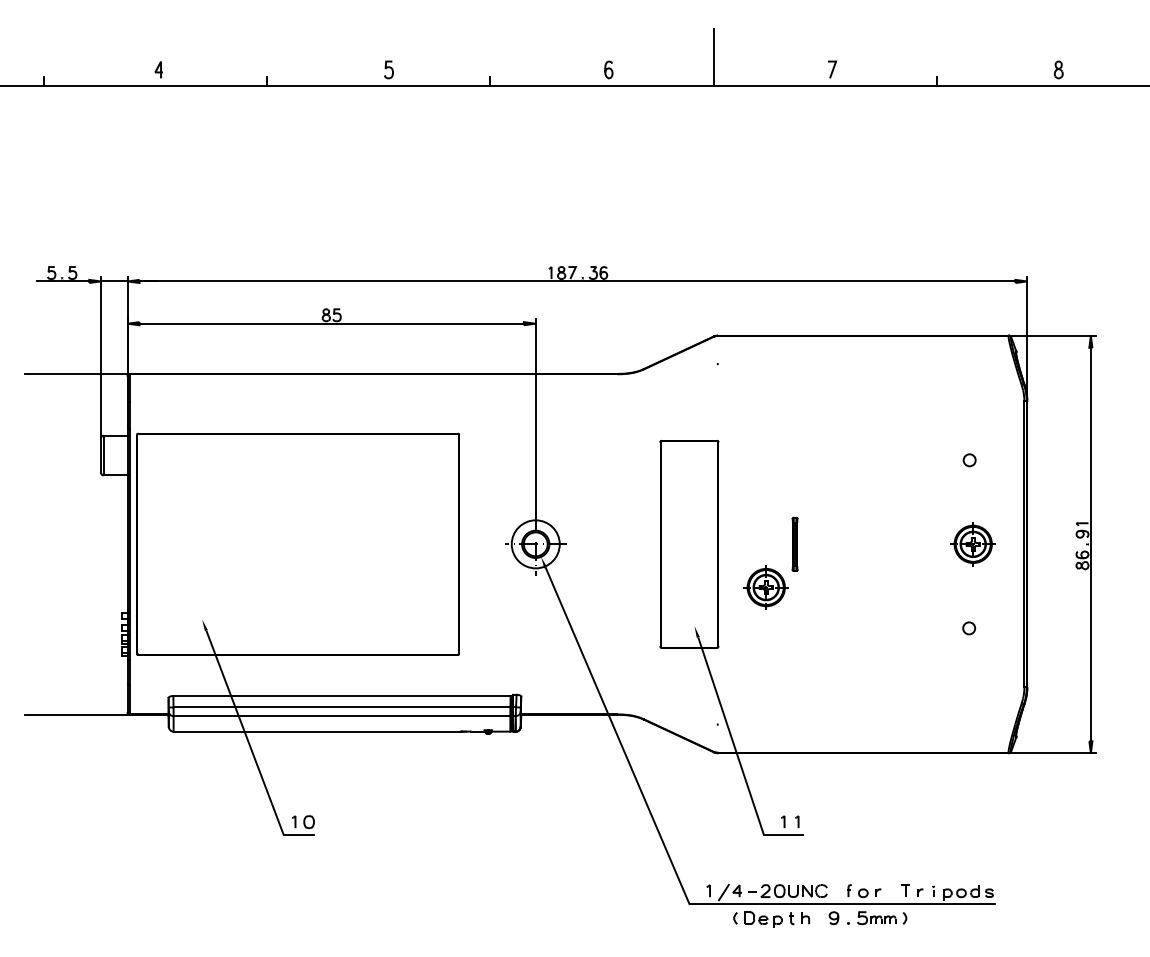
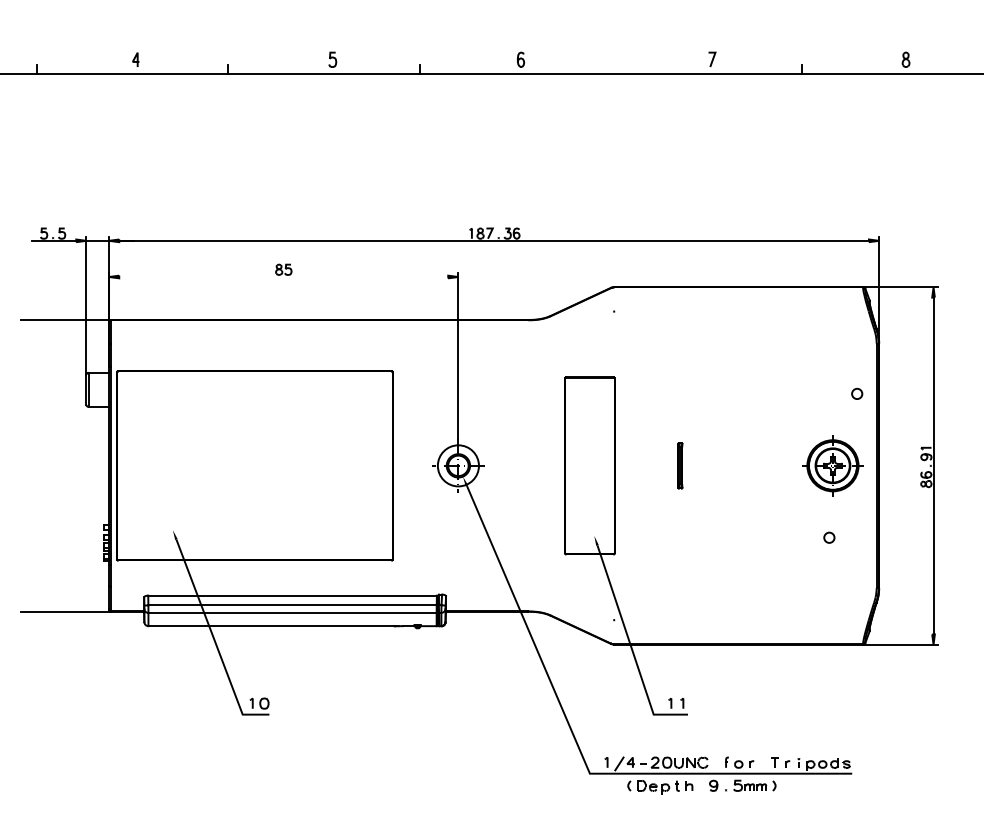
line: (713, 57) -> (610, 49), removed
line: (331, 323) -> (283, 276), removed
circle: (969, 460) -> (857, 394), moved
part: (972, 544) -> (832, 465), size x1.6
part: (765, 587) -> (655, 502), removed

